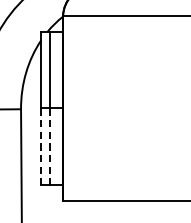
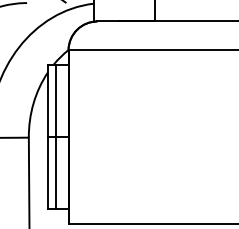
line: (41, 147) -> (48, 173), dashed -> solid
line: (49, 147) -> (55, 173), dashed -> solid

